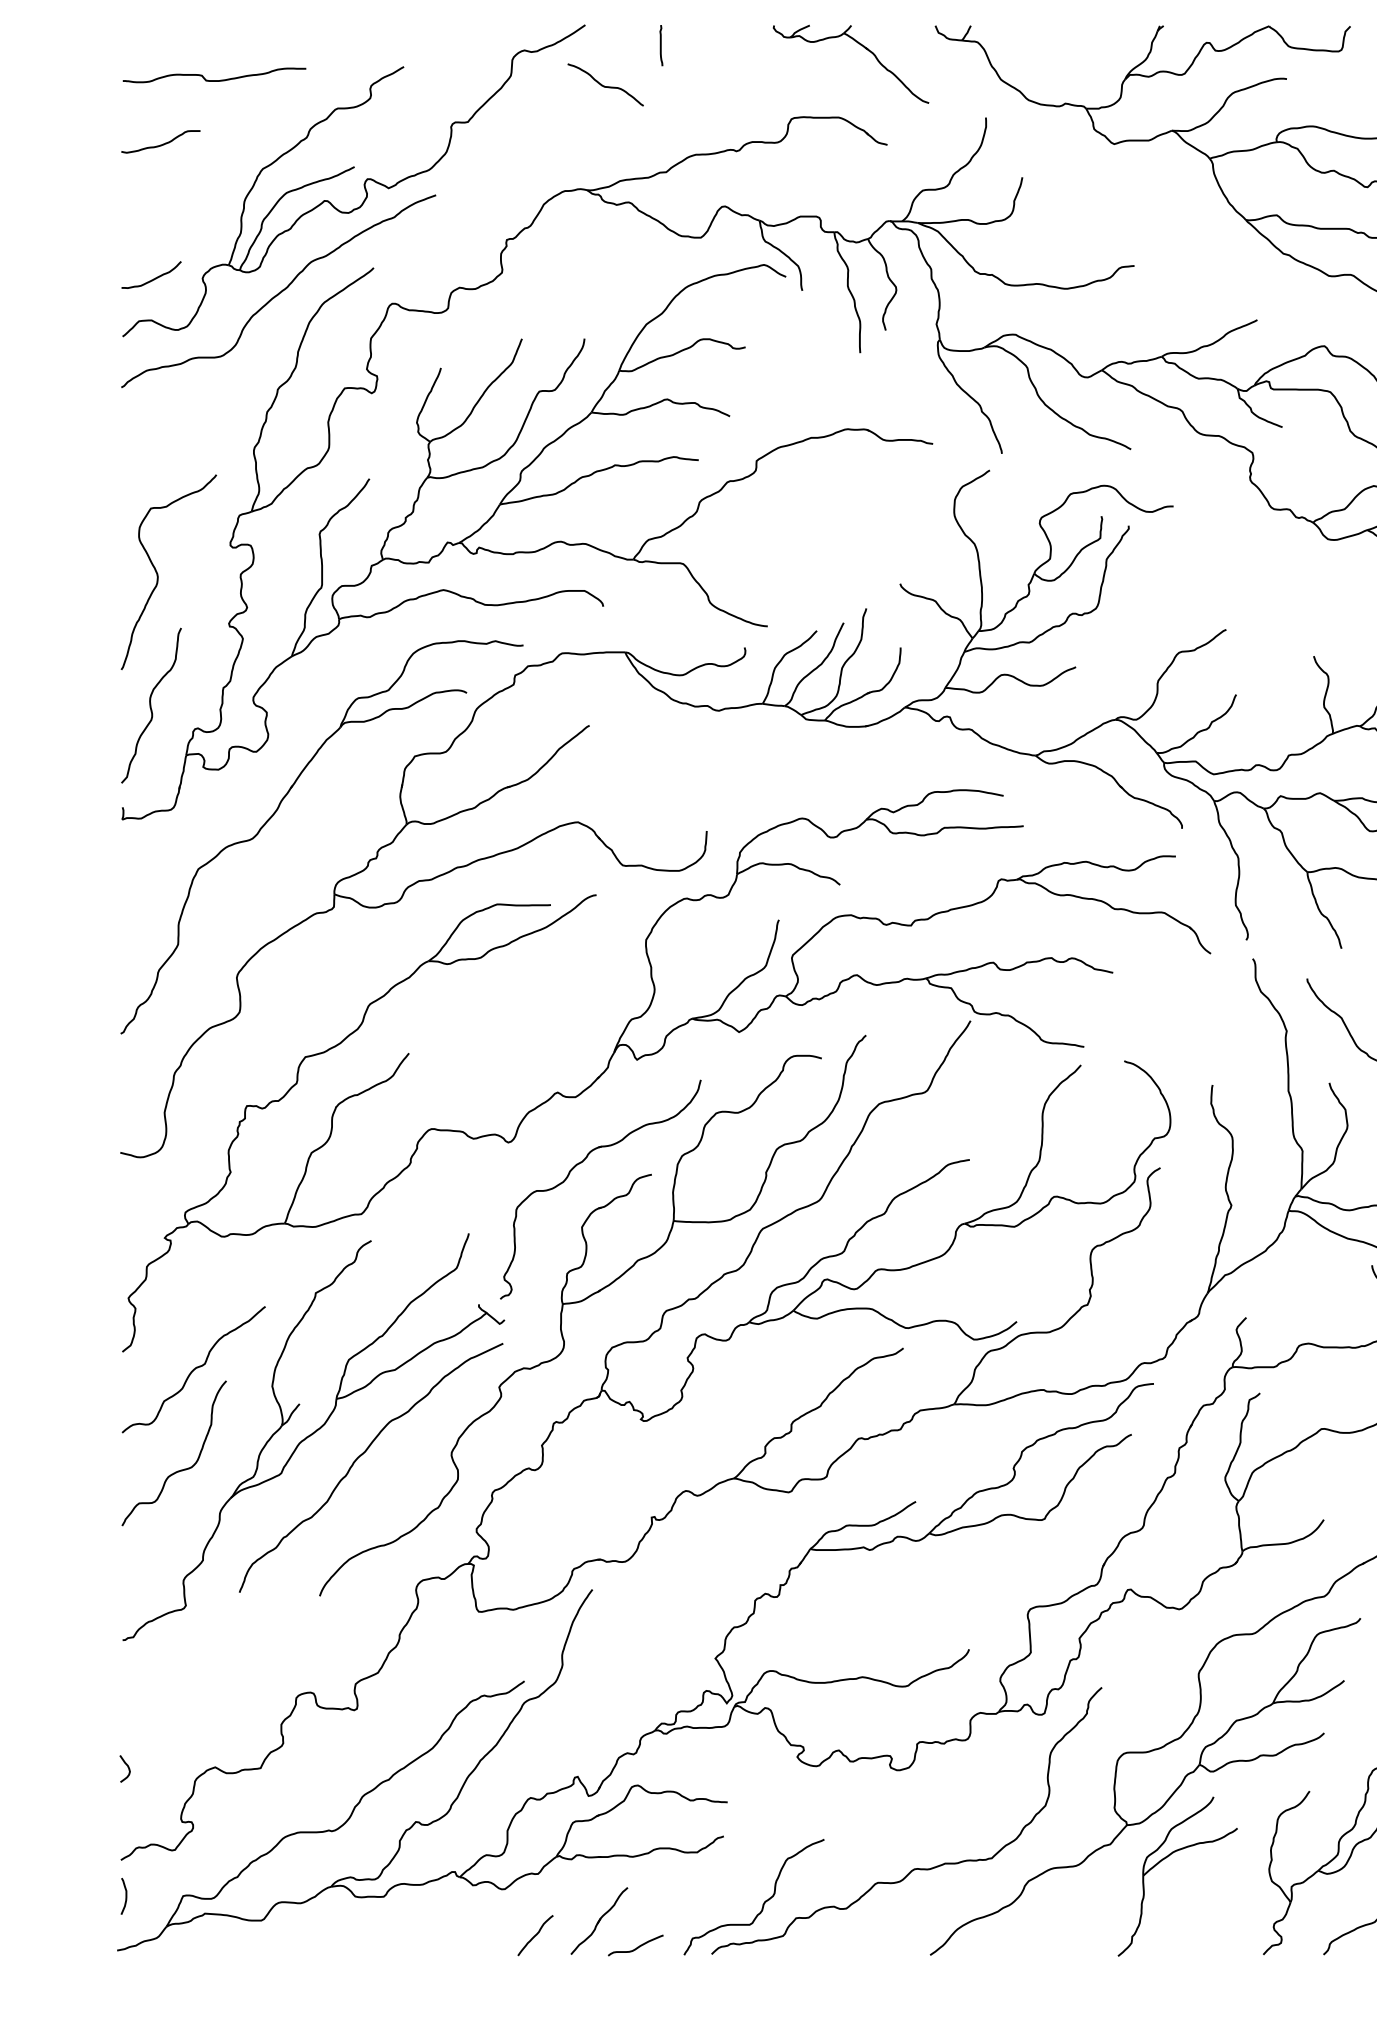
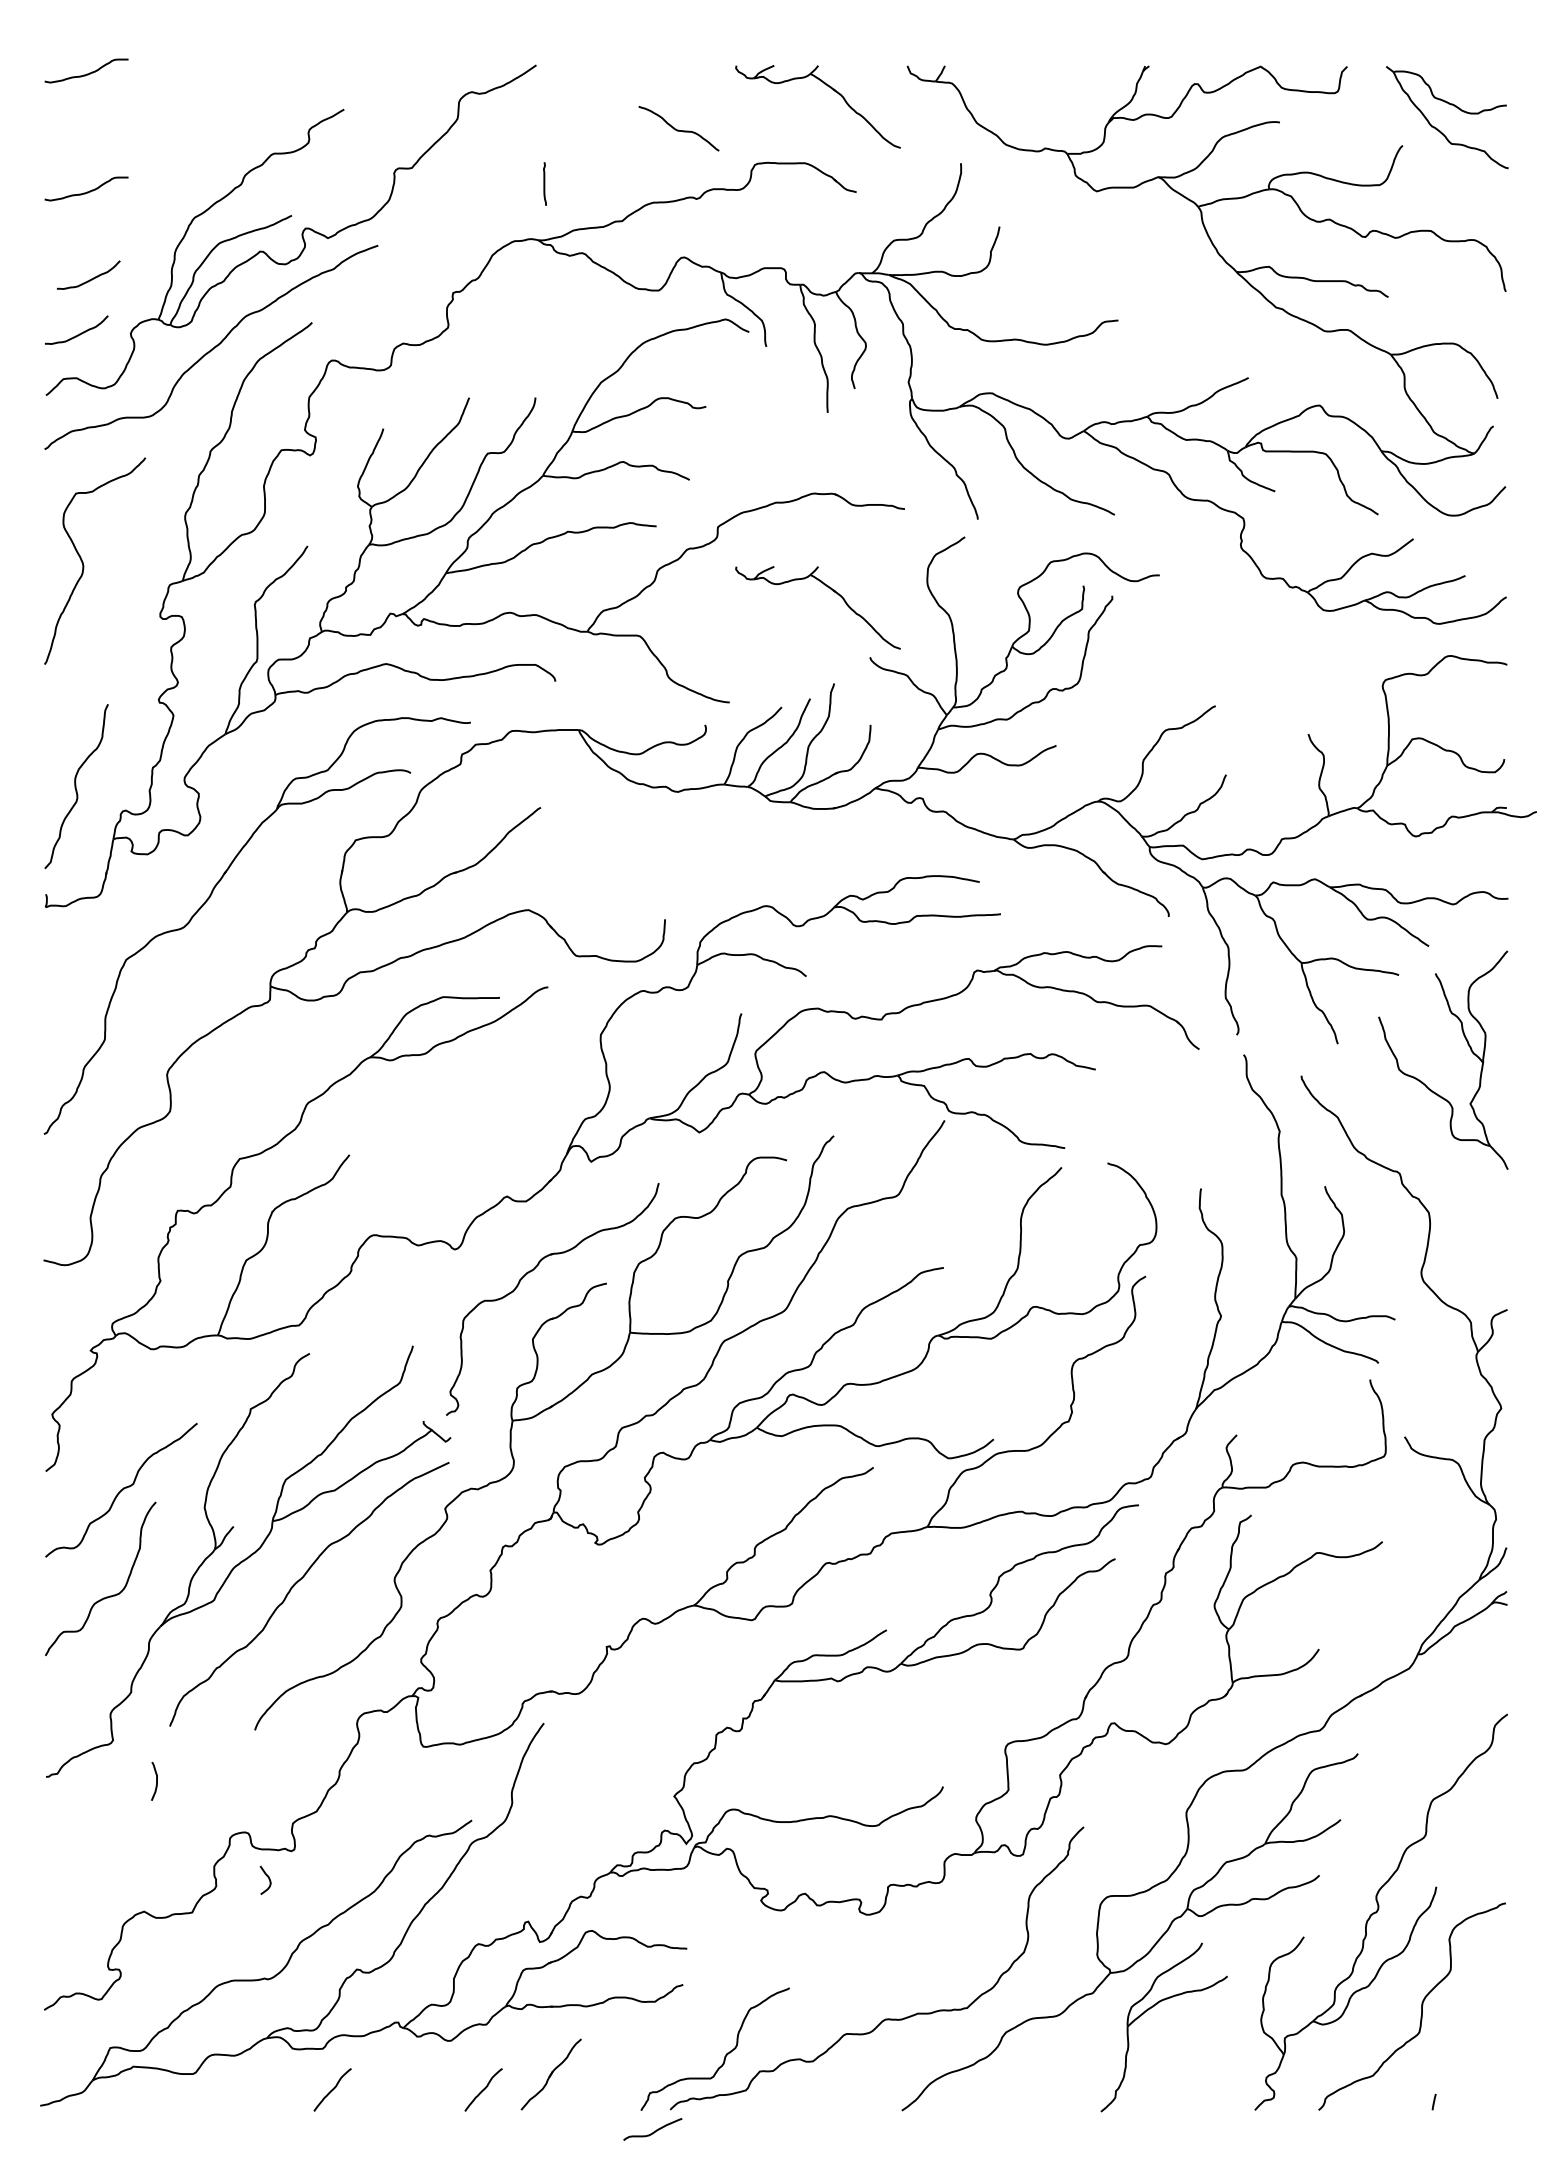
curve: (161, 32) -> (87, 73), added
line: (660, 45) -> (544, 183), moved
curve: (214, 80) -> (143, 123), removed
curve: (605, 85) -> (678, 129), moved
curve: (165, 226) -> (91, 278), added
part: (863, 520) -> (831, 590), added
curve: (157, 572) -> (83, 561), moved
curve: (126, 1766) -> (267, 1877), moved
curve: (125, 1895) -> (156, 1780), moved
curve: (392, 1935) -> (332, 2089), added
curve: (636, 1947) -> (653, 2131), moved

